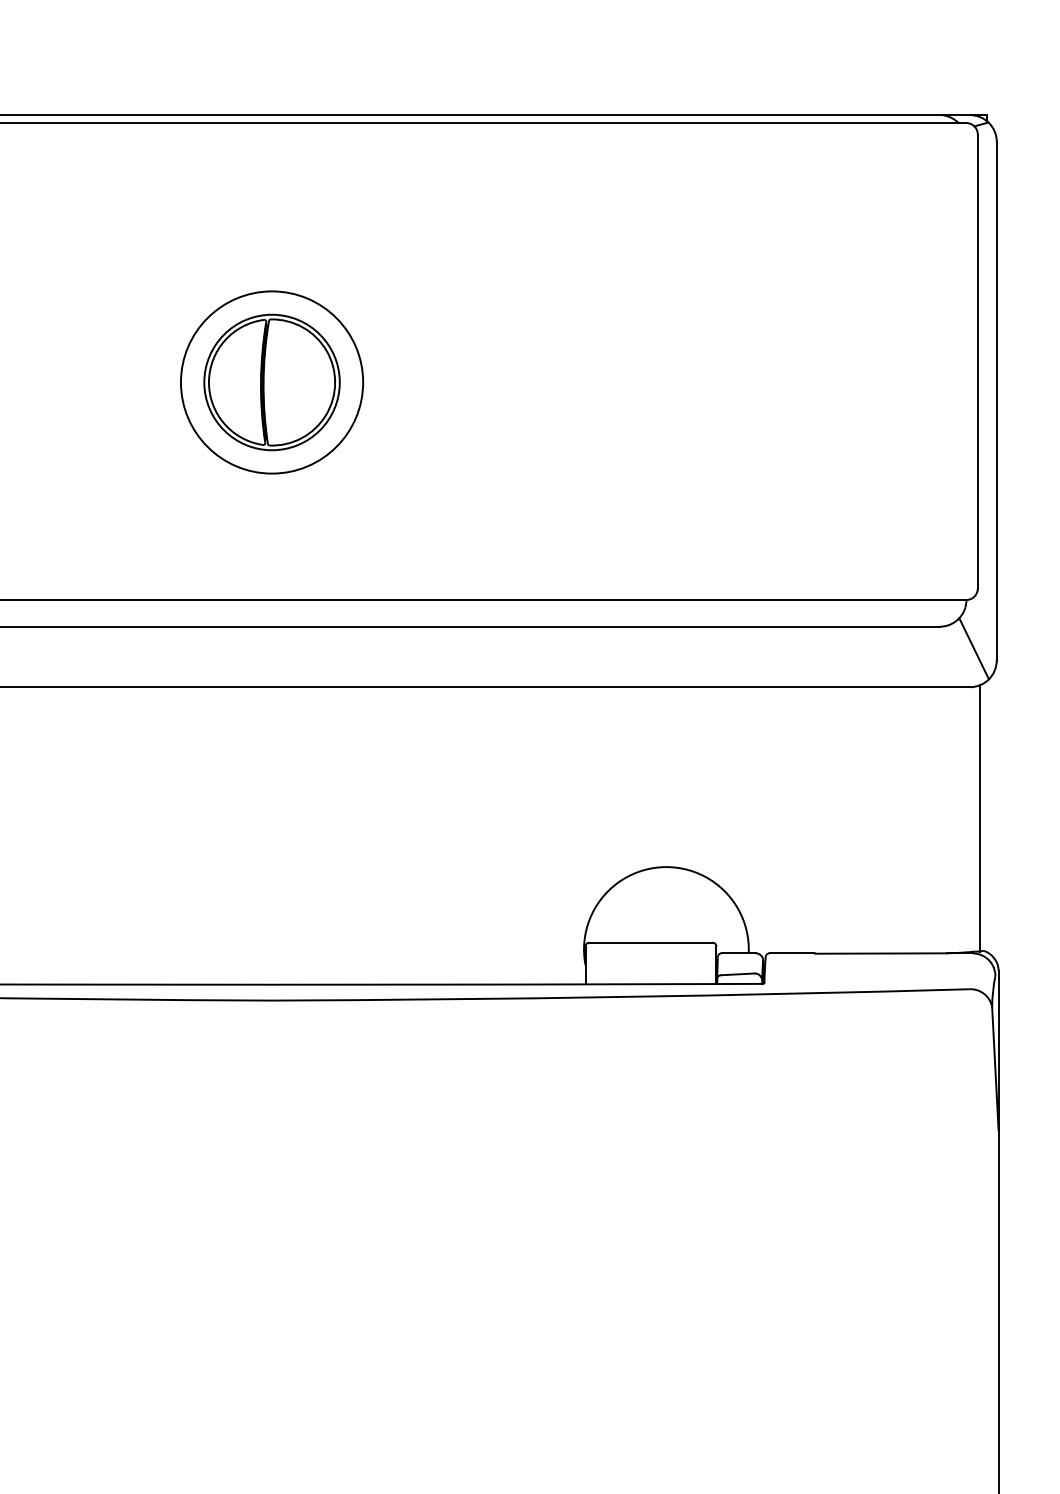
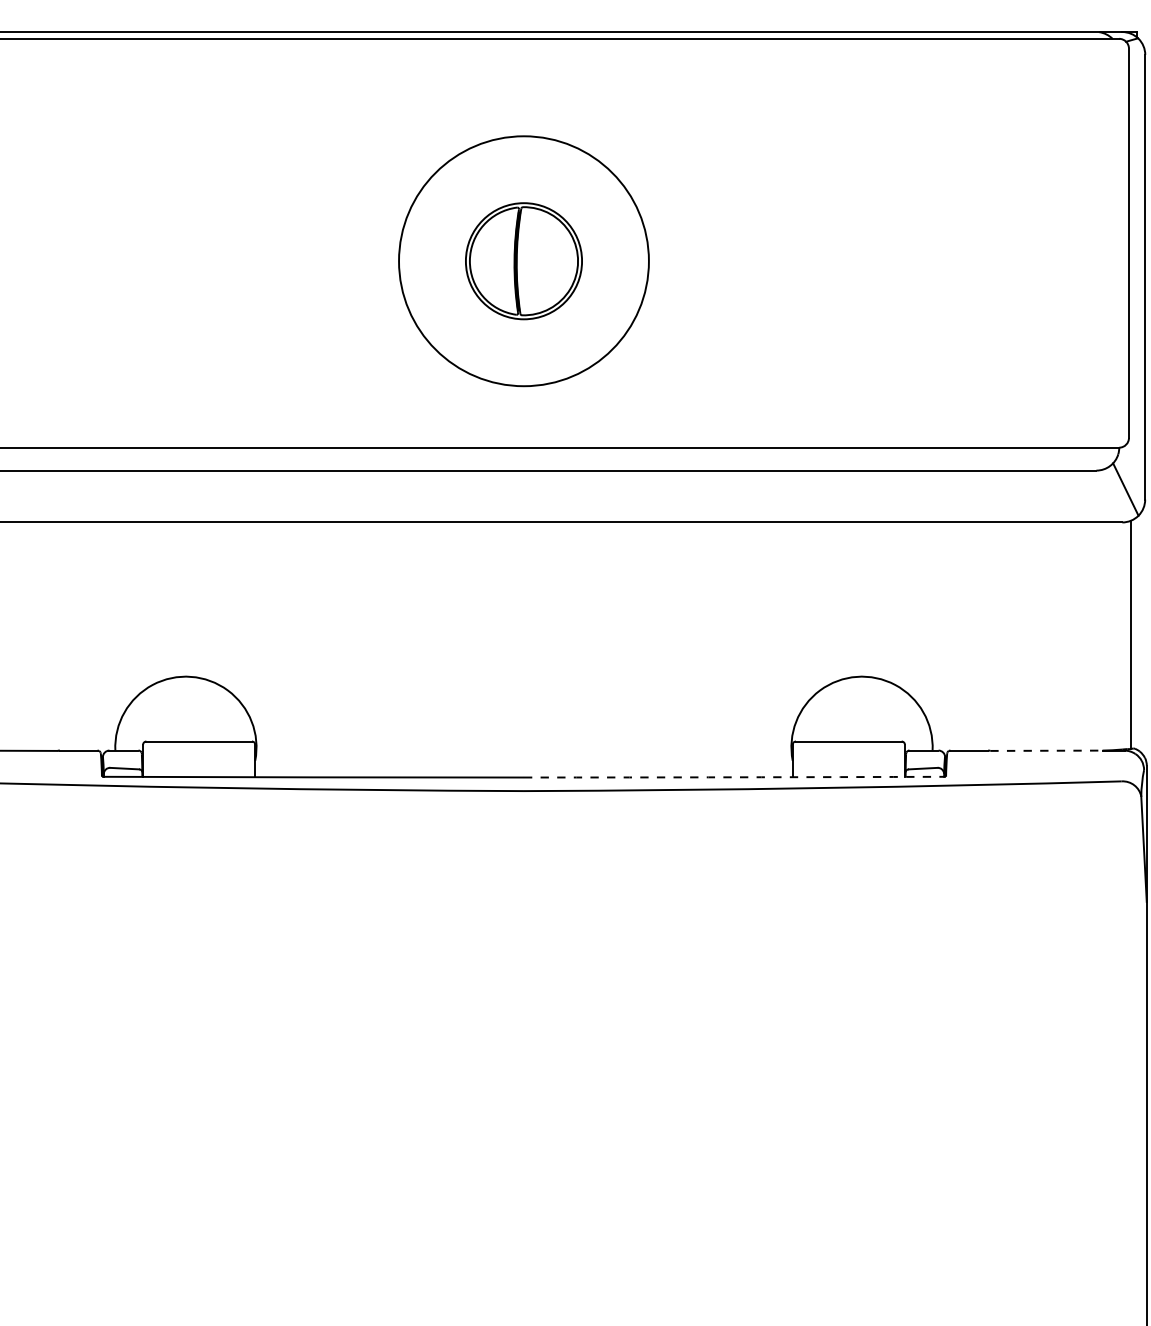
circle: (271, 382) -> (523, 261), size x1.6
line: (881, 953) -> (1046, 750), solid -> dashed
arc: (517, 984) -> (734, 777), solid -> dashed

